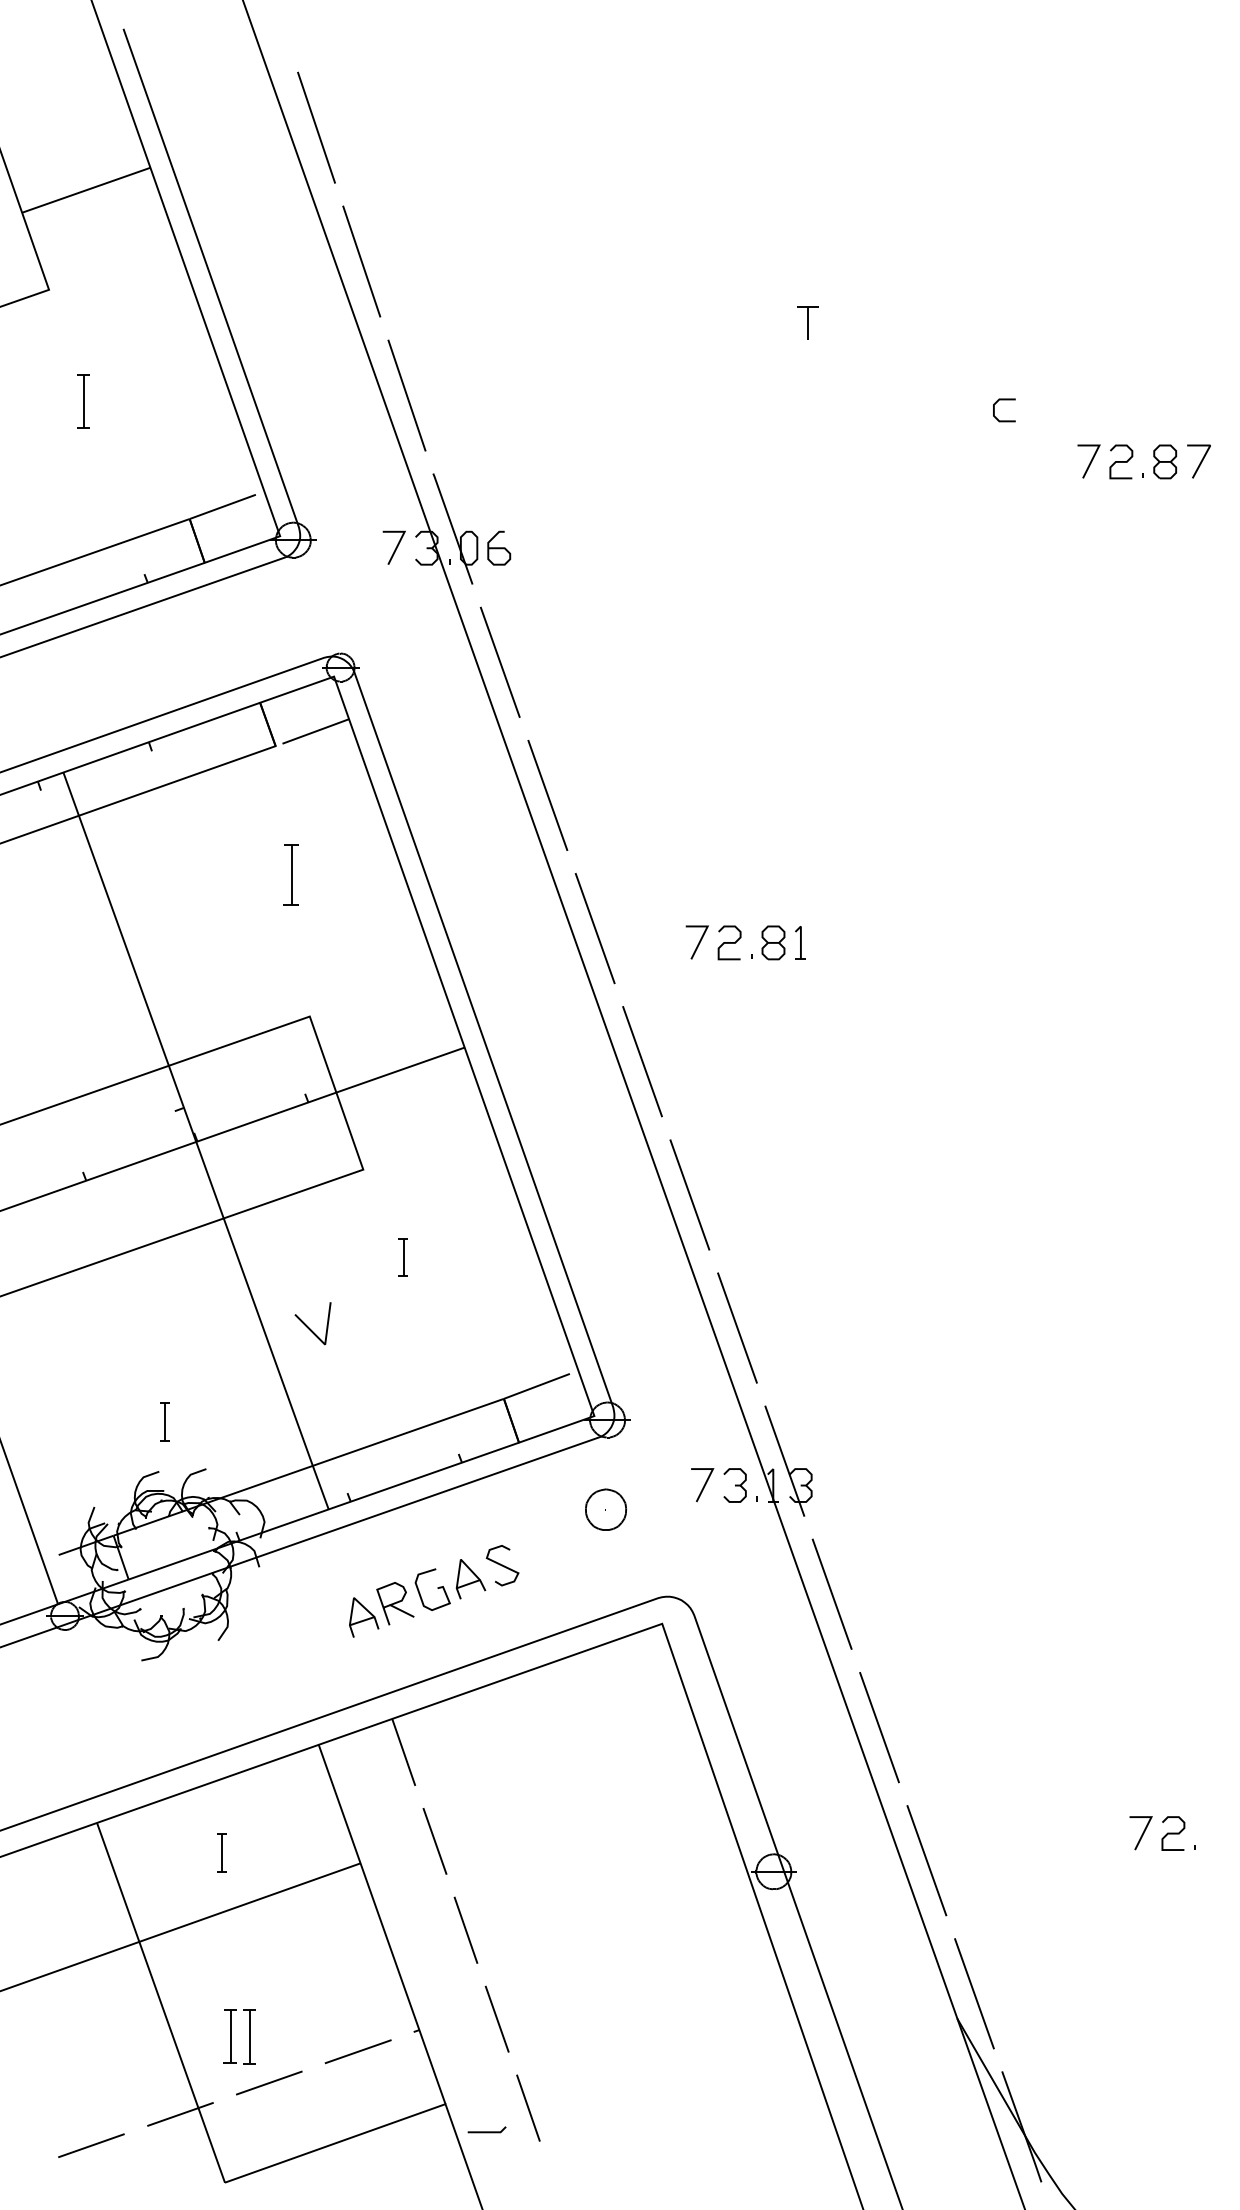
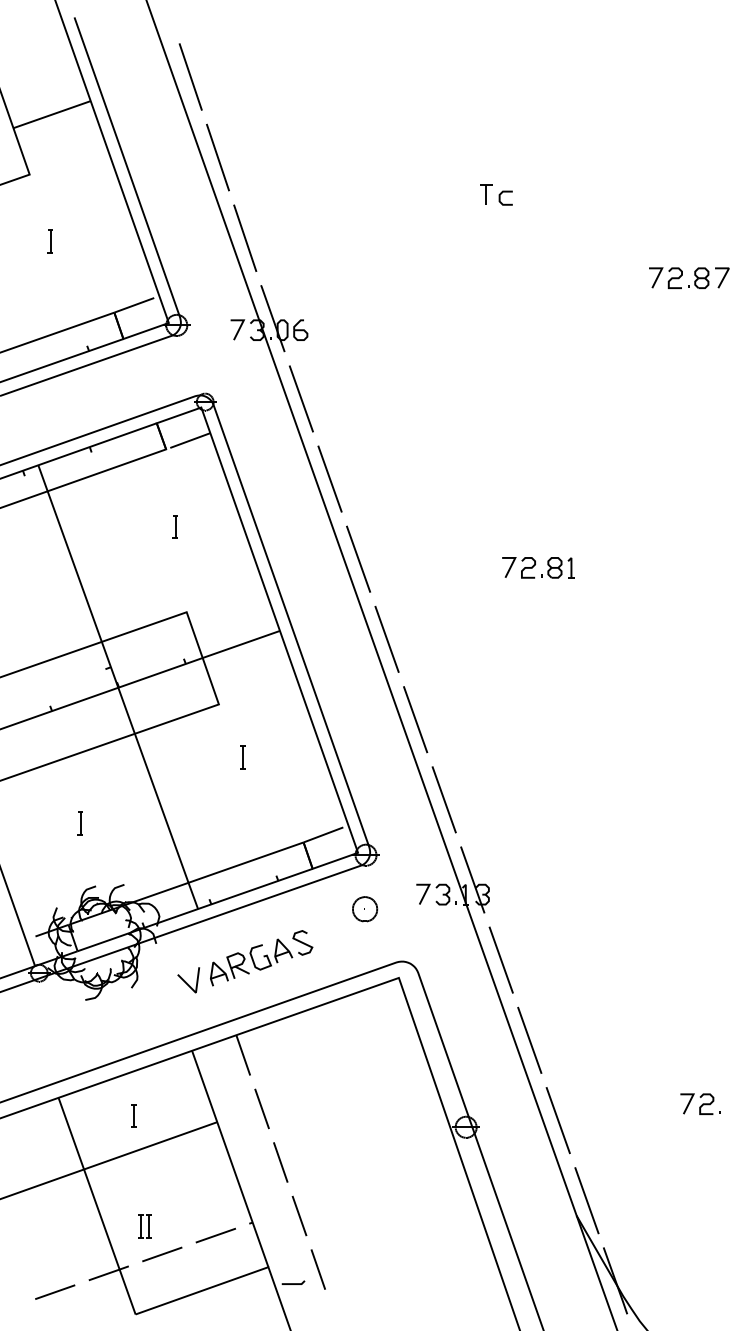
part: (81, 400) -> (49, 241), size x0.71
curve: (1003, 400) -> (505, 192), moved
part: (289, 874) -> (174, 526), size x0.62
part: (746, 942) -> (538, 567), moved
line: (309, 1325) -> (186, 981), moved
part: (163, 1422) -> (79, 823), moved
part: (239, 2036) -> (144, 1226), size x0.71

